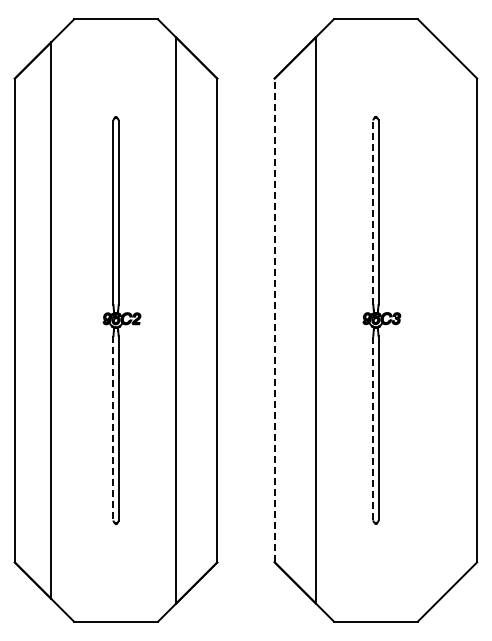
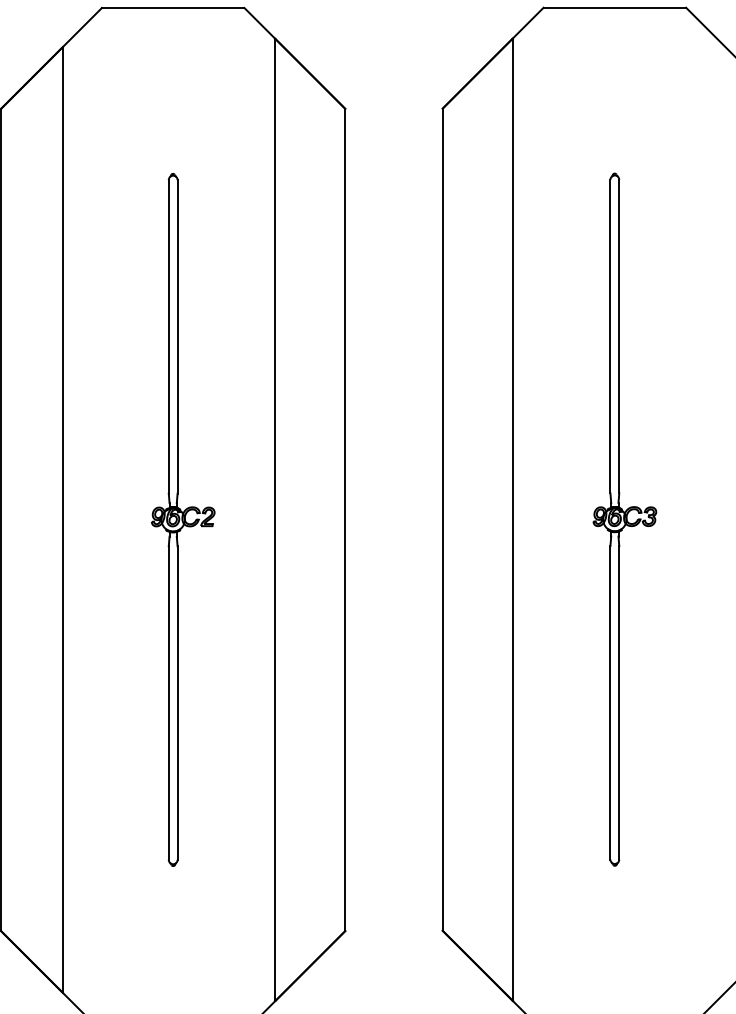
line: (373, 212) -> (610, 336), dashed -> solid
line: (274, 320) -> (442, 519), dashed -> solid
line: (373, 427) -> (610, 701), dashed -> solid
line: (113, 428) -> (168, 703), dashed -> solid

